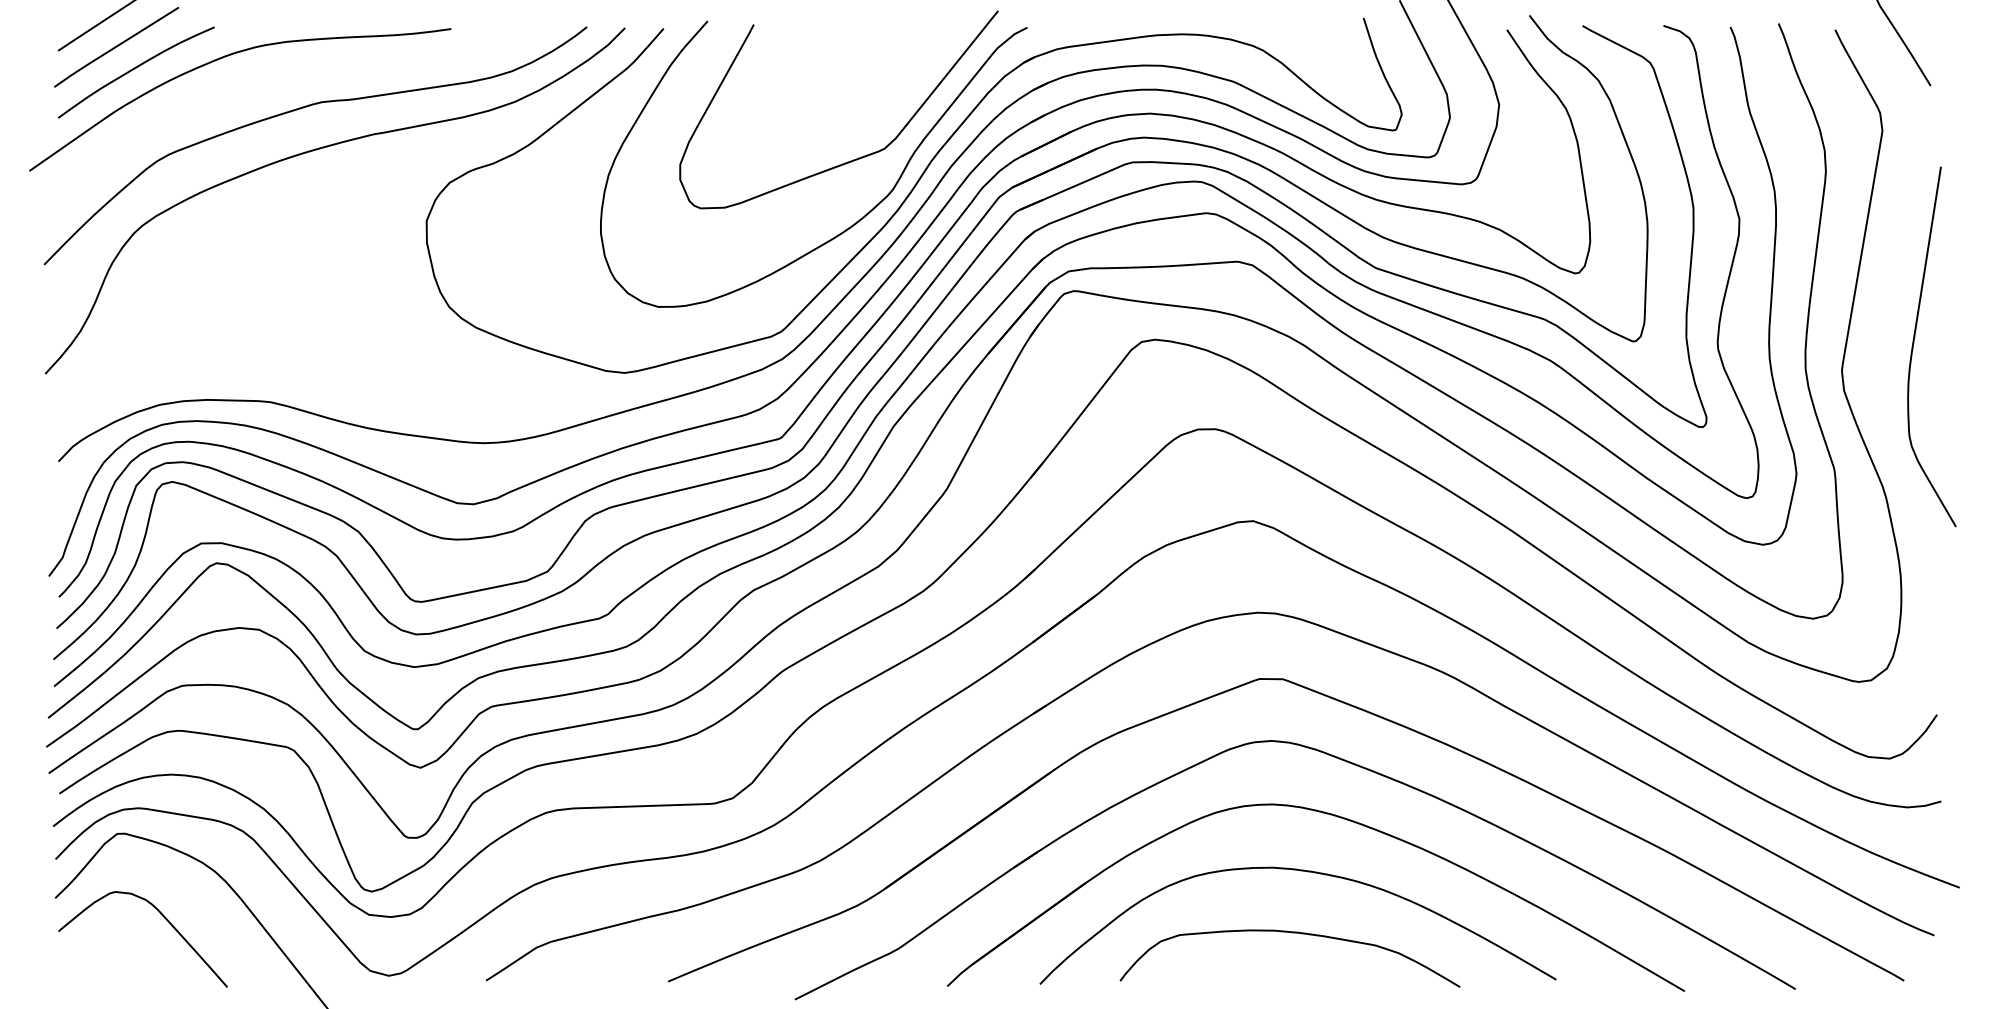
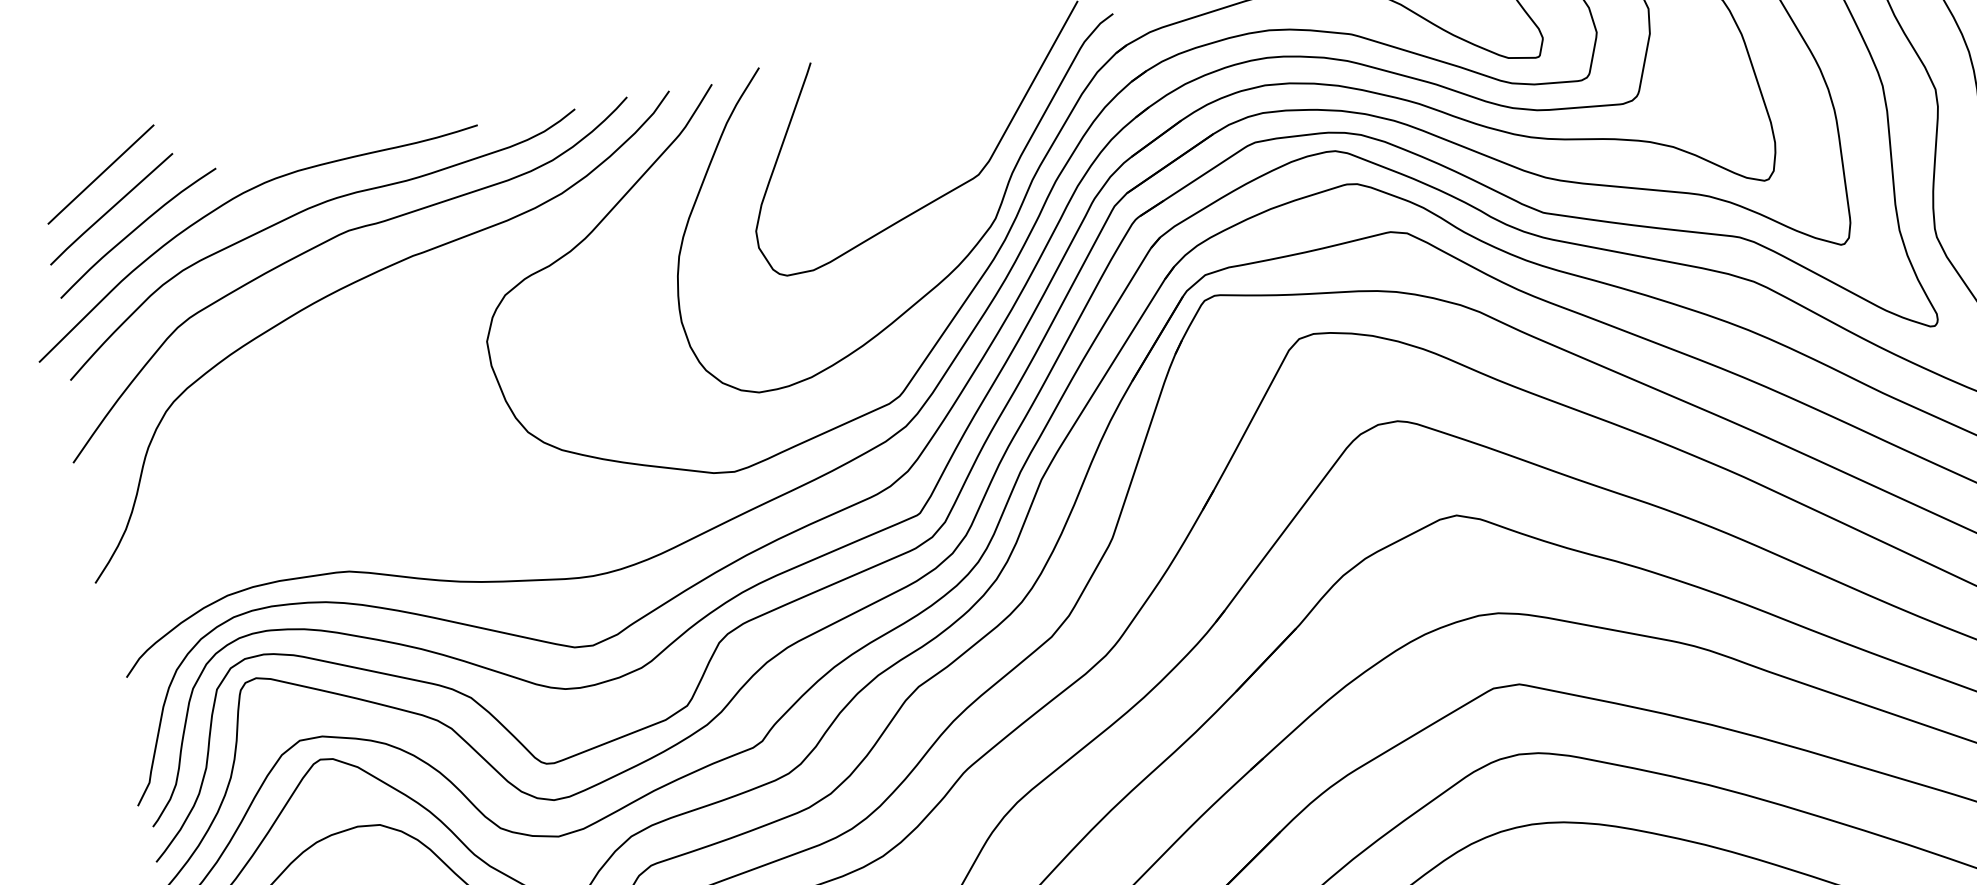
curve: (287, 78) -> (306, 211), added

